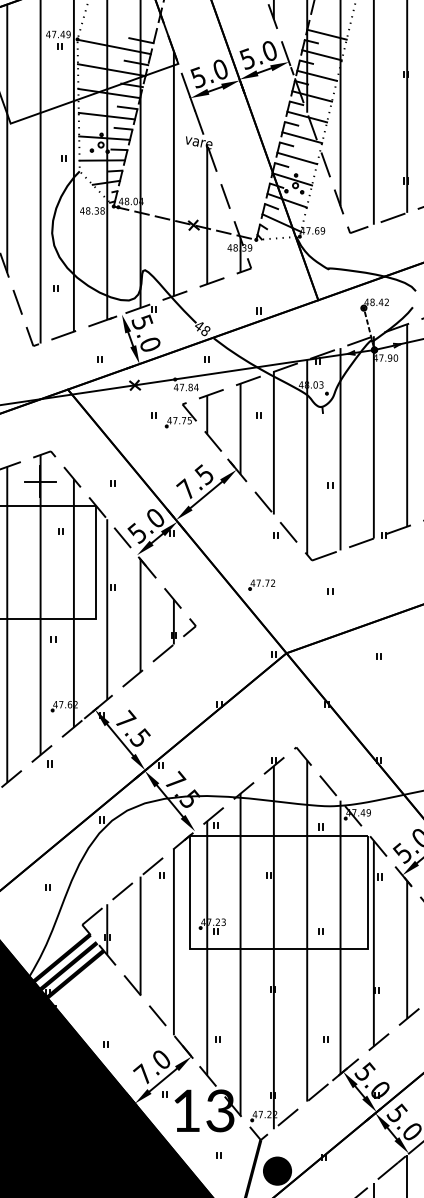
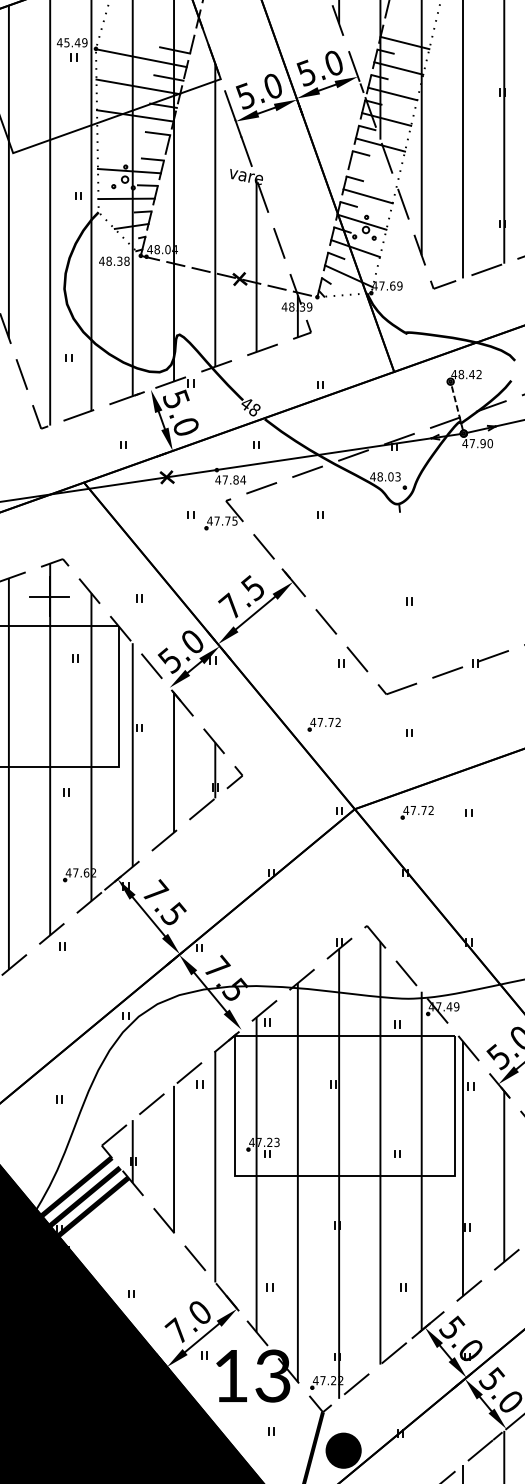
text: (53, 34) -> (66, 42), 47.49 -> 45.49
line: (107, 115) -> (132, 143), removed
line: (301, 137) -> (373, 170), removed
hatch: (307, 439) -> (380, 544), removed
part: (336, 655) -> (416, 812), added

